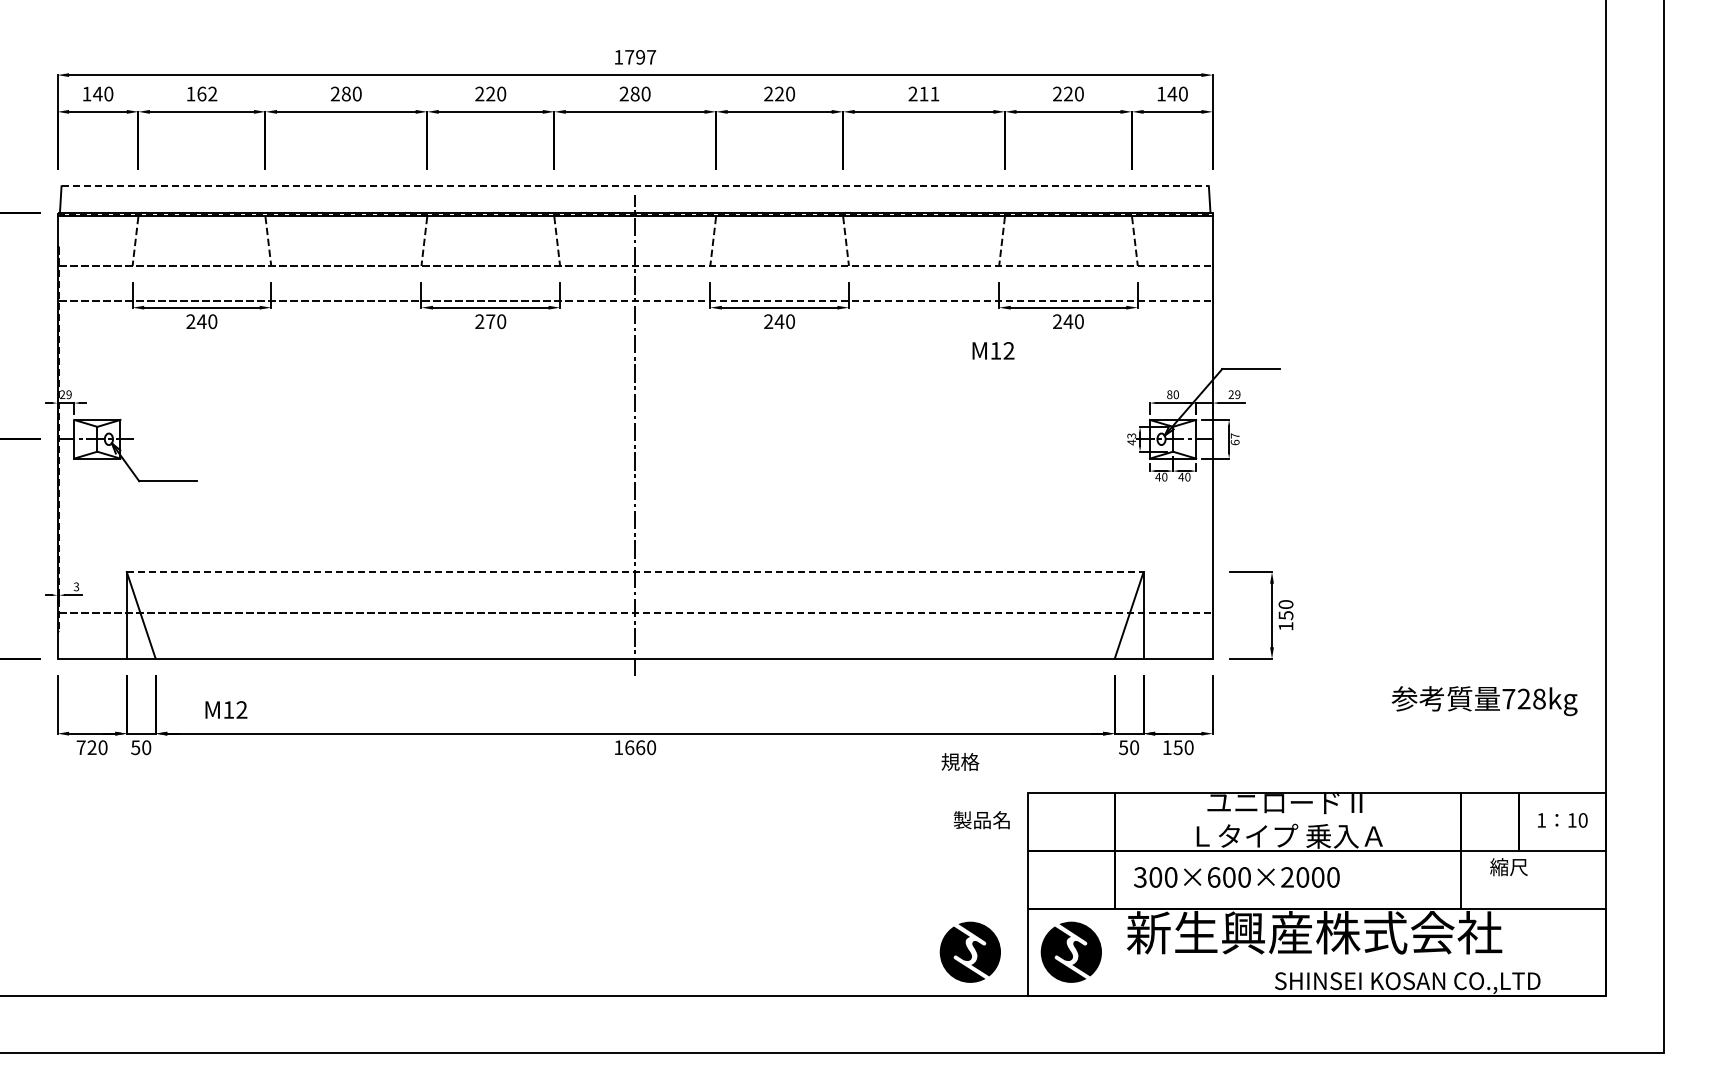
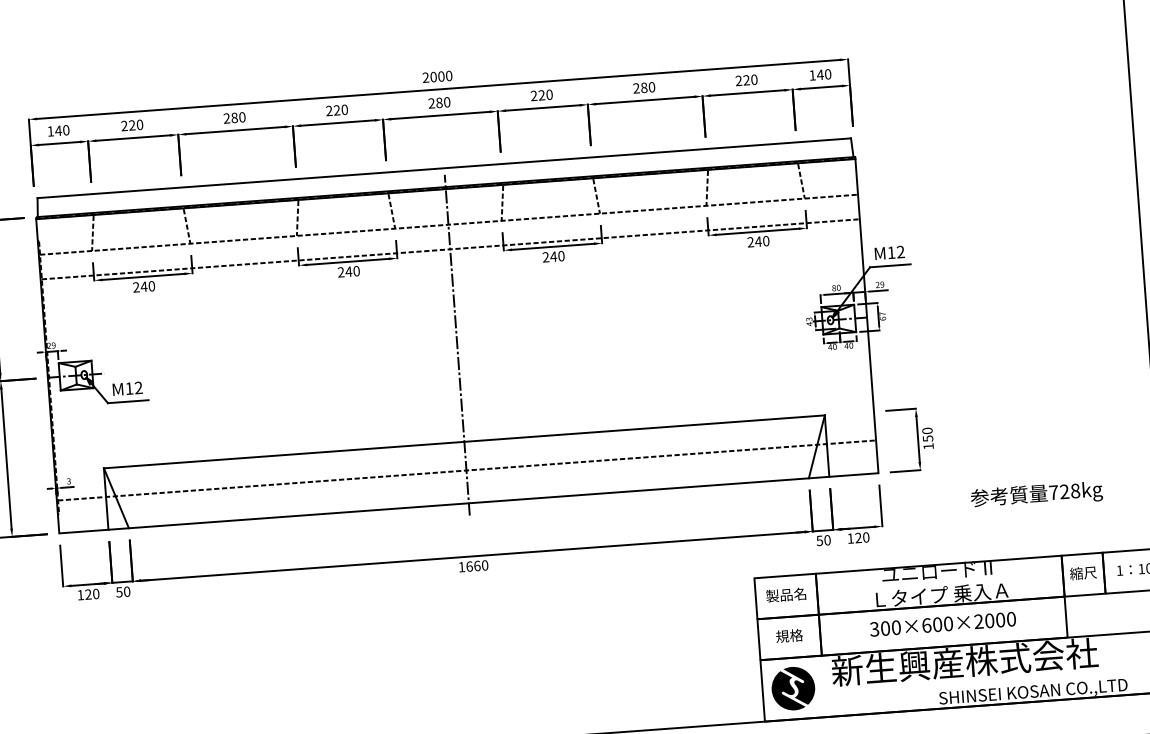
text: (635, 56) -> (437, 76), 1797 -> 2000
text: (201, 93) -> (131, 125), 162 -> 220
text: (929, 93) -> (648, 87), 211 -> 280
line: (635, 186) -> (444, 168), dashed -> solid
text: (490, 321) -> (348, 271), 270 -> 240
text: (993, 350) -> (889, 252), moved
line: (635, 572) -> (464, 442), dashed -> solid
text: (1484, 701) -> (1036, 495), moved
text: (226, 709) -> (127, 388), moved
text: (80, 747) -> (80, 595), 720 -> 120
text: (1177, 747) -> (857, 537), 150 -> 120
text: (960, 761) -> (789, 635), moved
text: (981, 820) -> (785, 595), moved
text: (1508, 867) -> (1082, 573), moved
text: (1236, 877) -> (942, 624), moved
part: (969, 951) -> (721, 693), removed

